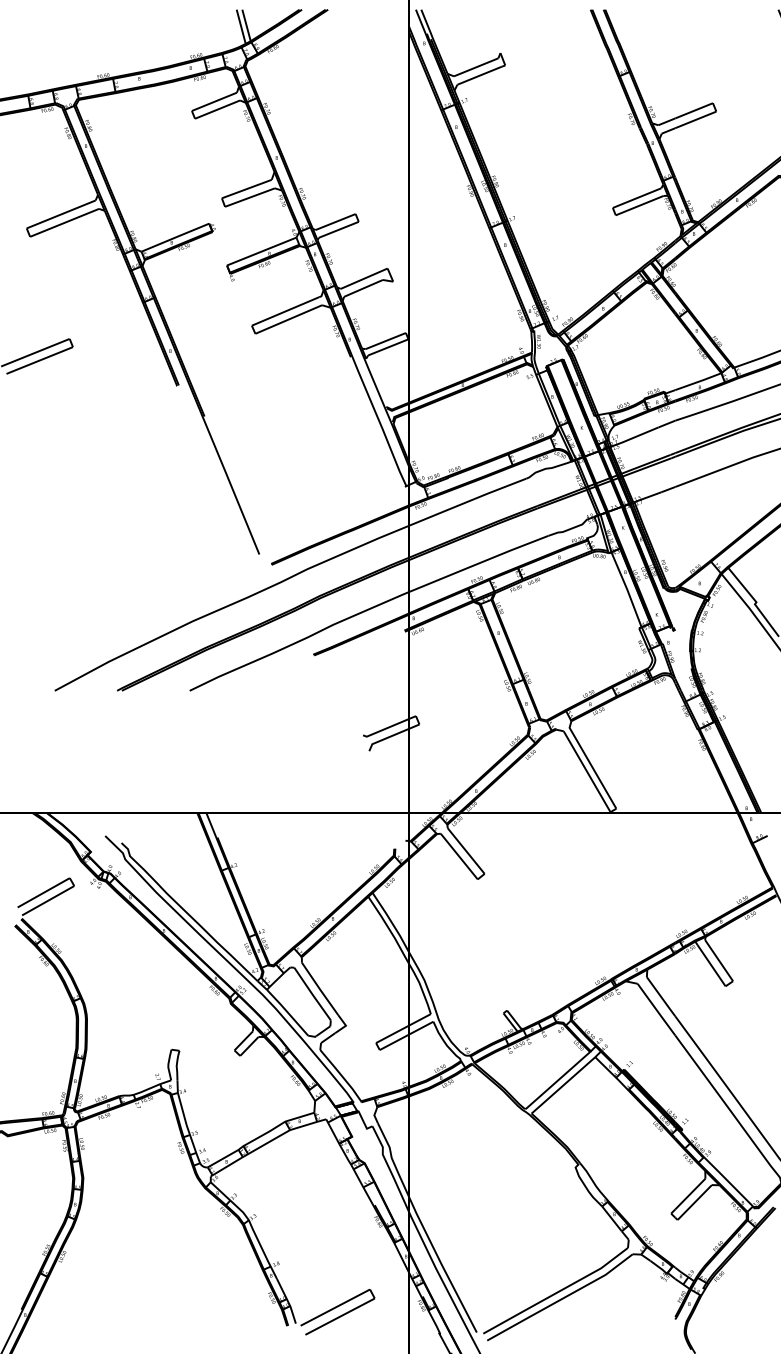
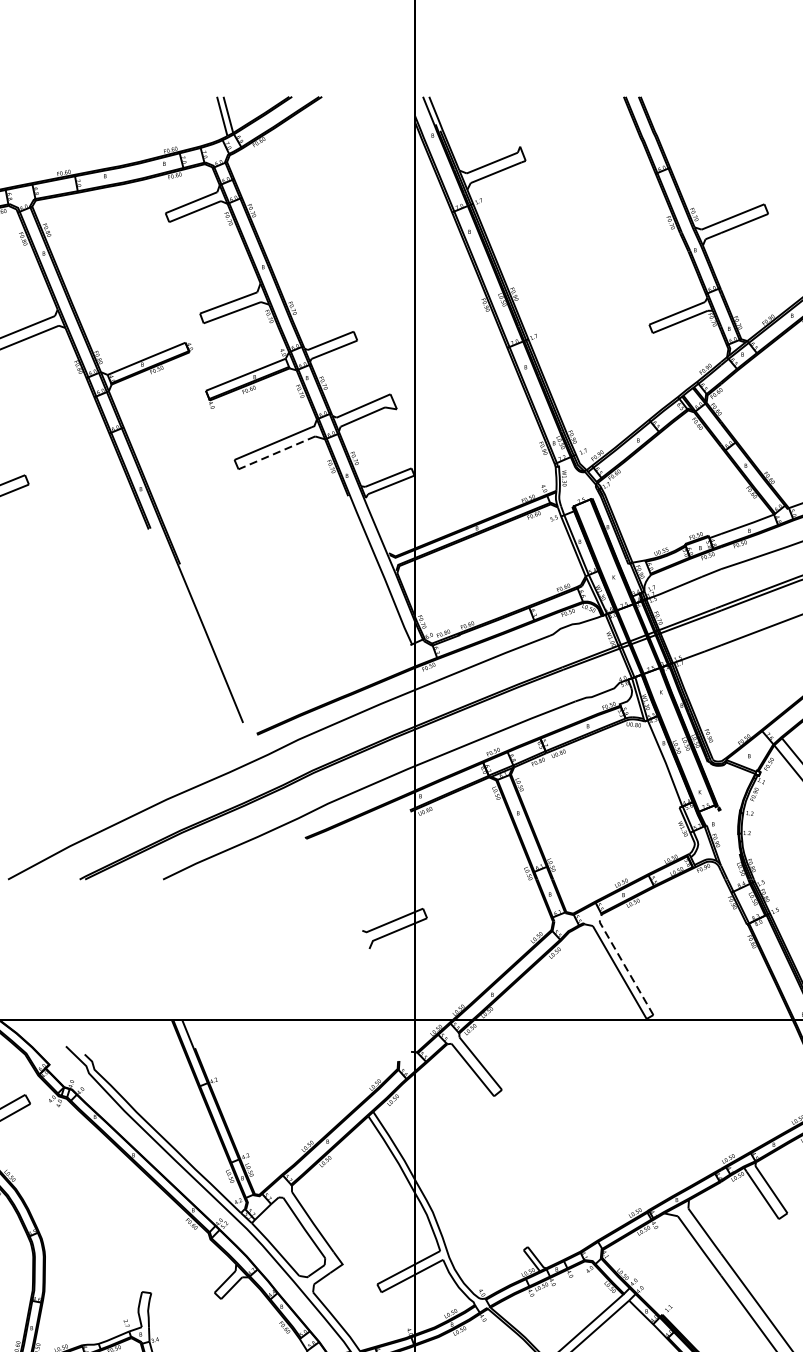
line: (288, 319) -> (276, 452), solid -> dashed
line: (590, 764) -> (623, 964), solid -> dashed

